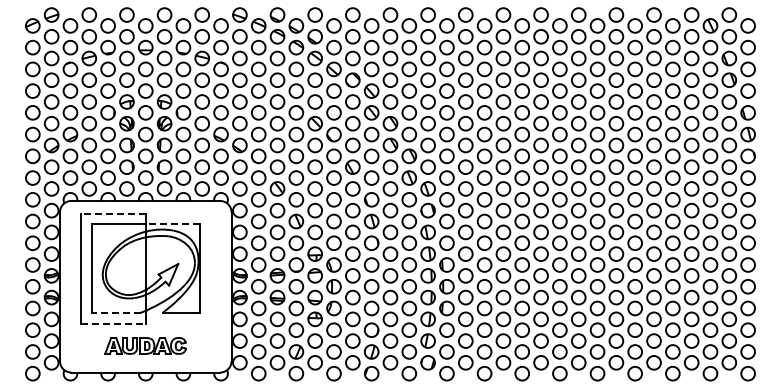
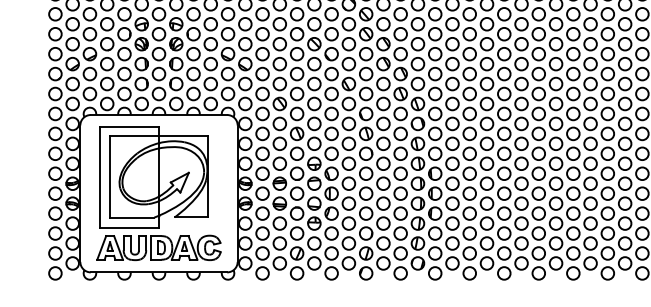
line: (113, 214) -> (129, 127), dashed -> solid
line: (172, 224) -> (183, 136), dashed -> solid
line: (115, 312) -> (131, 217), dashed -> solid
line: (114, 324) -> (130, 228), dashed -> solid
part: (145, 345) -> (158, 247), size x1.67

